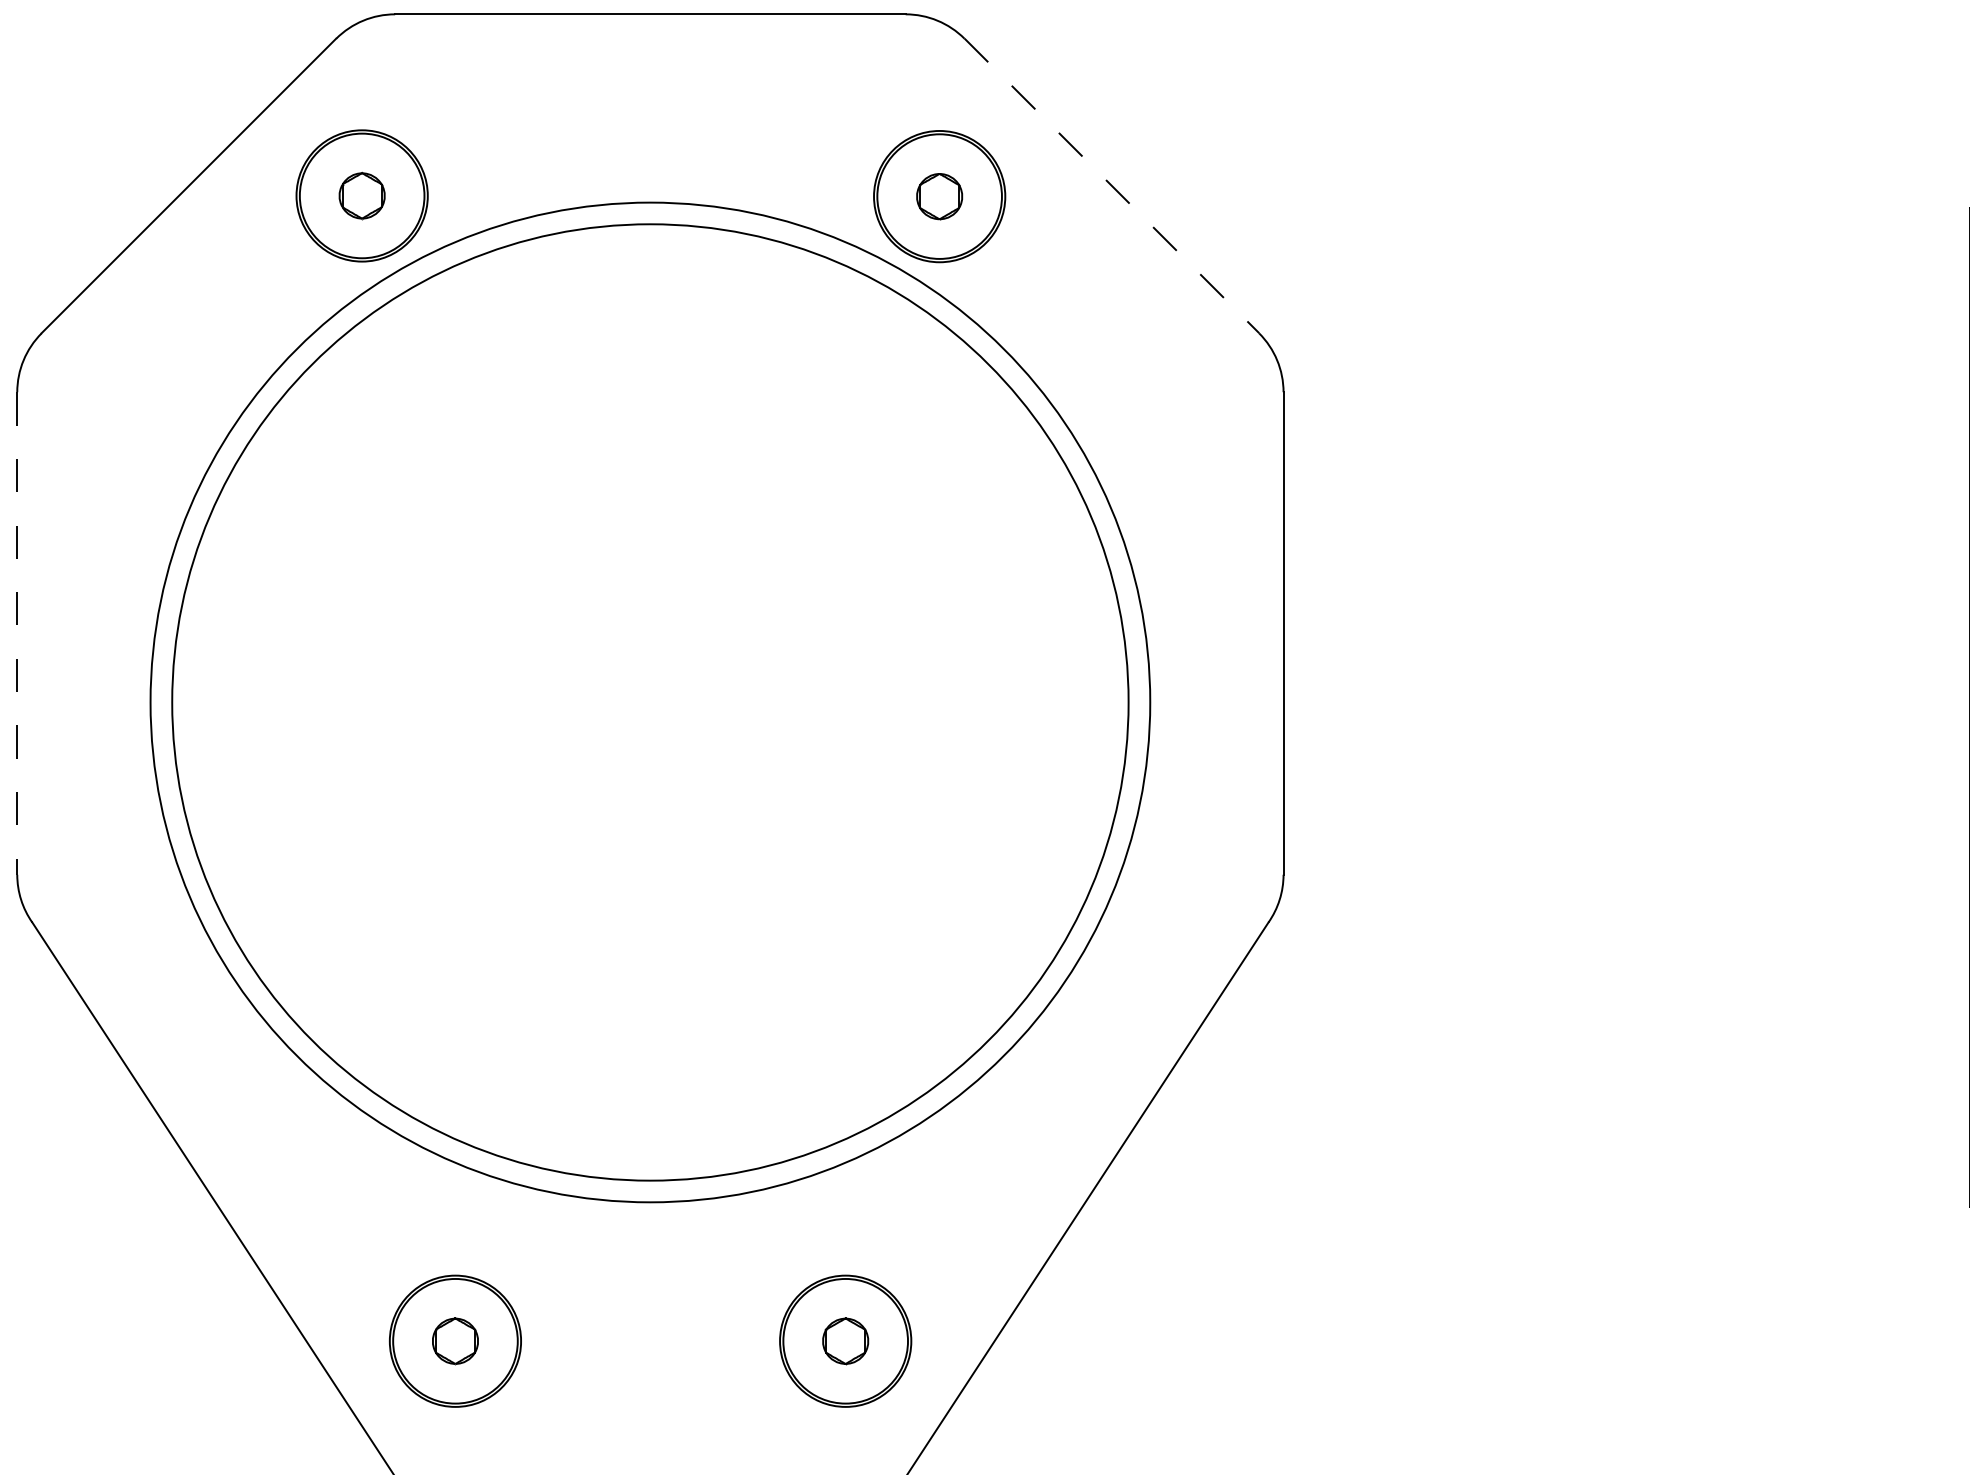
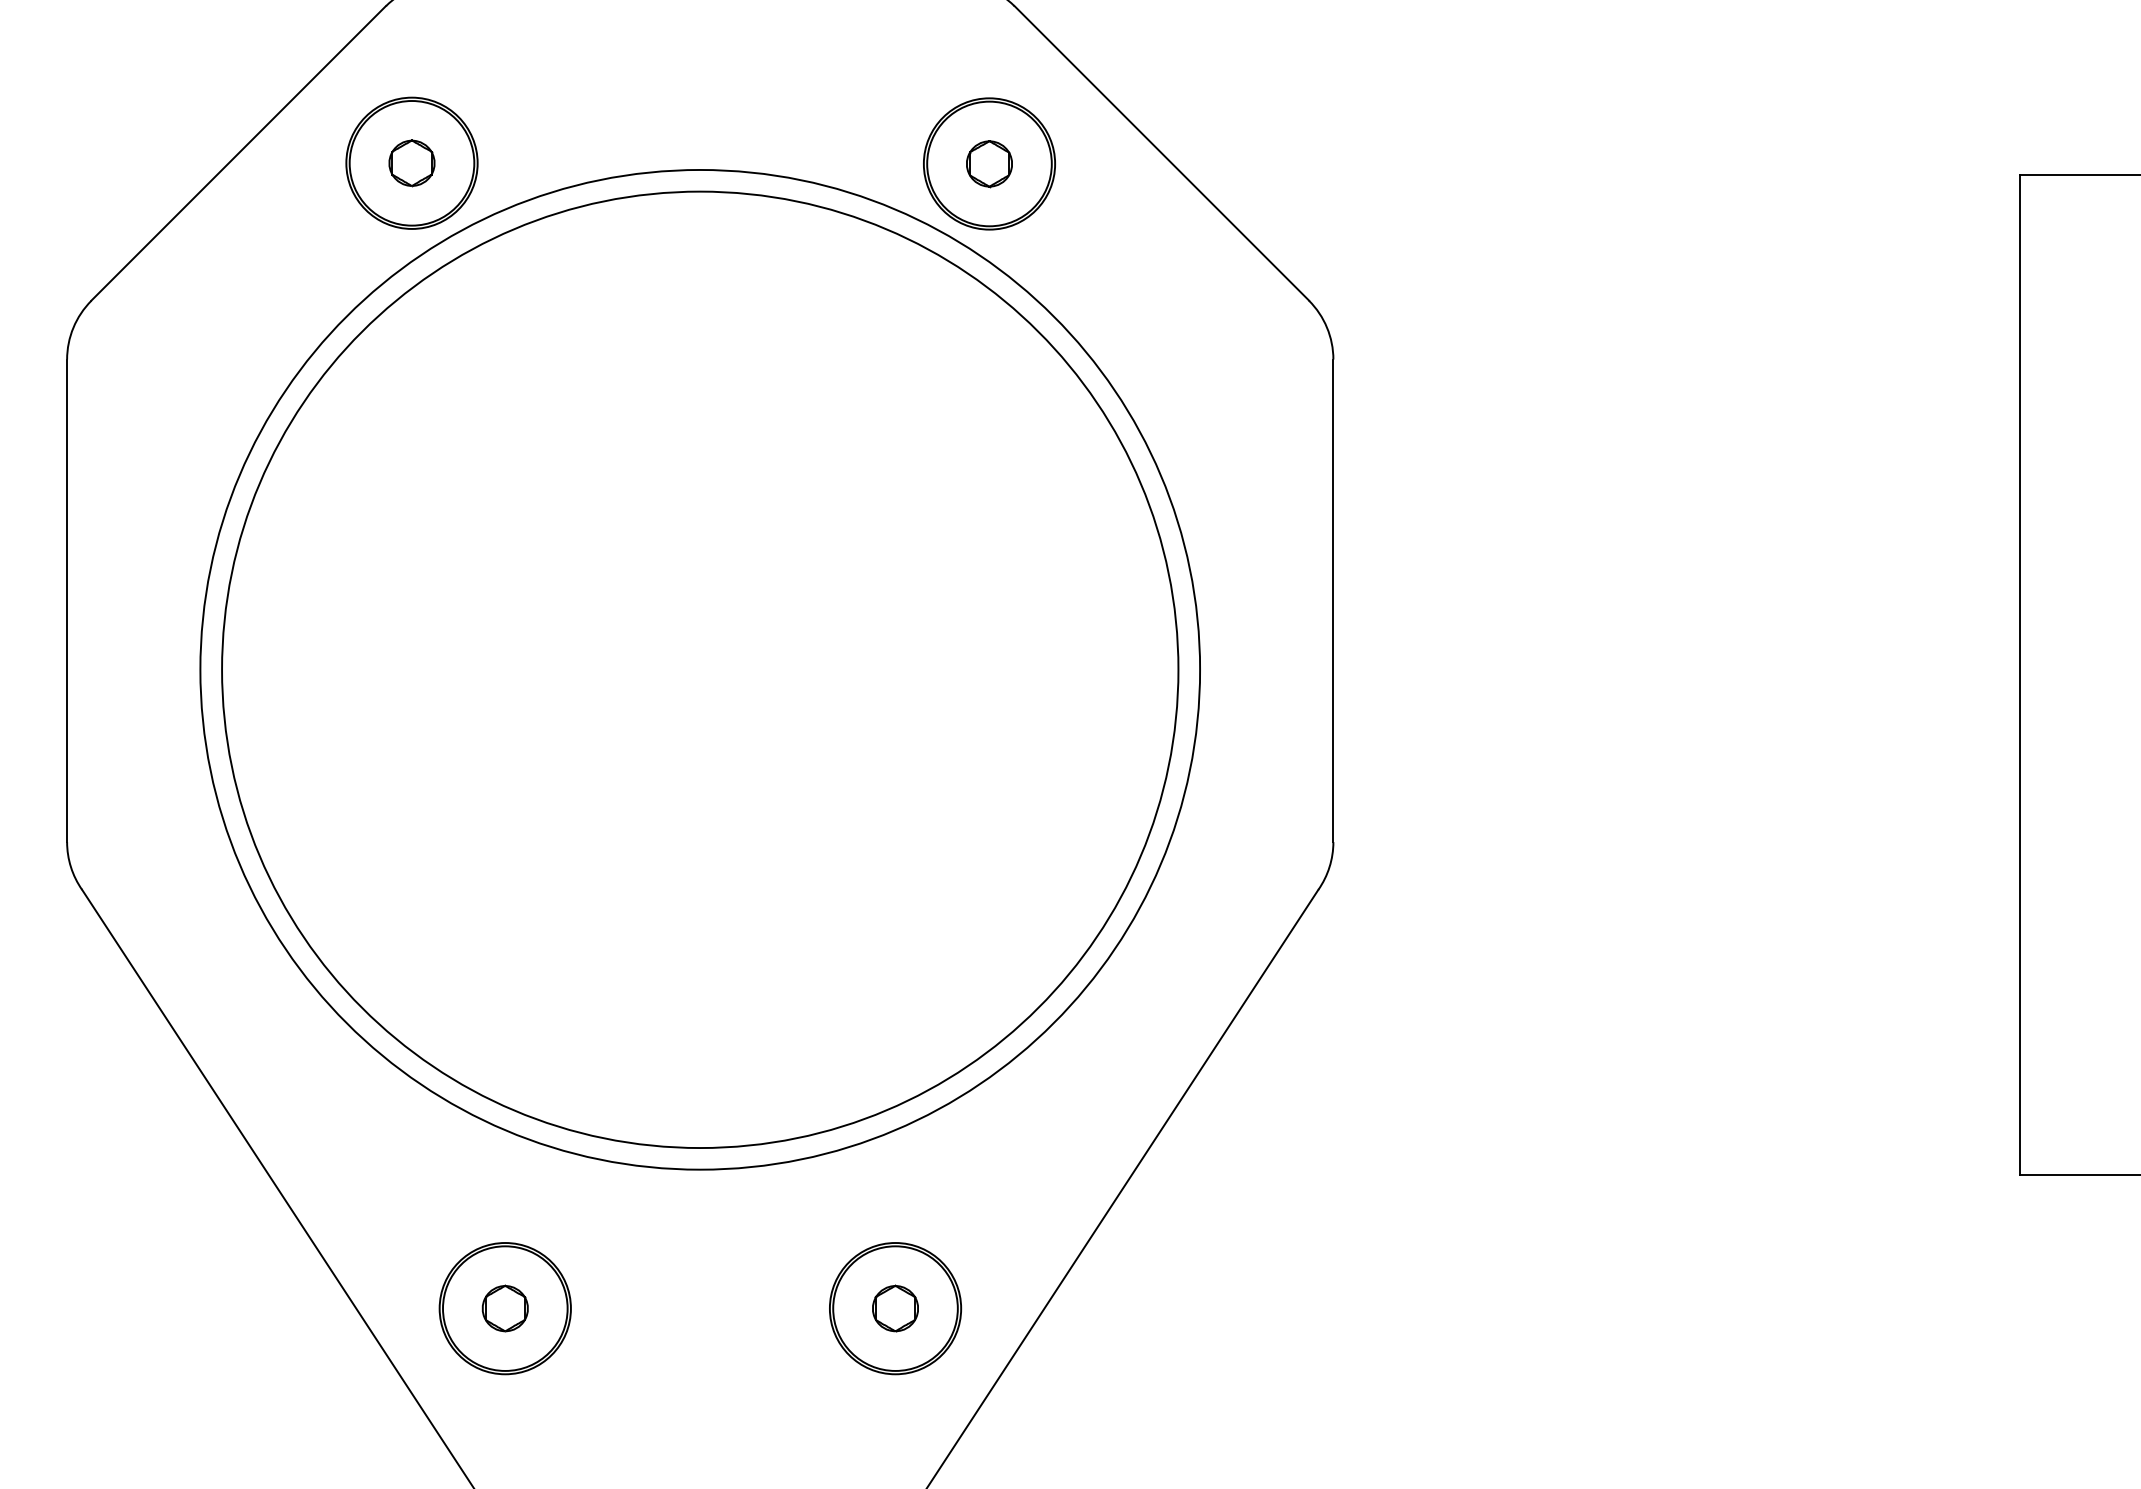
line: (1112, 186) -> (1162, 153), dashed -> solid
line: (17, 634) -> (67, 601), dashed -> solid

